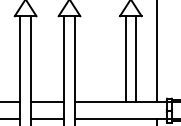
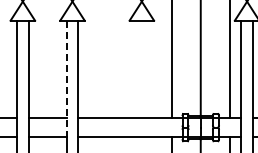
line: (125, 59) -> (135, 69), removed
line: (135, 59) -> (147, 69), removed
line: (64, 67) -> (66, 78), solid -> dashed

